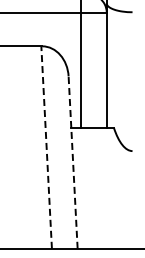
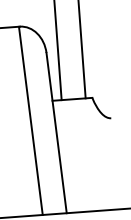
line: (46, 147) -> (30, 120), dashed -> solid
line: (73, 162) -> (56, 132), dashed -> solid

